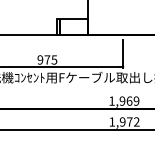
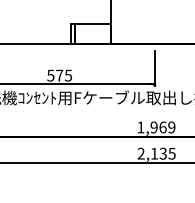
text: (40, 59) -> (50, 75), 975 -> 575
text: (124, 121) -> (156, 153), 1,972 -> 2,135

